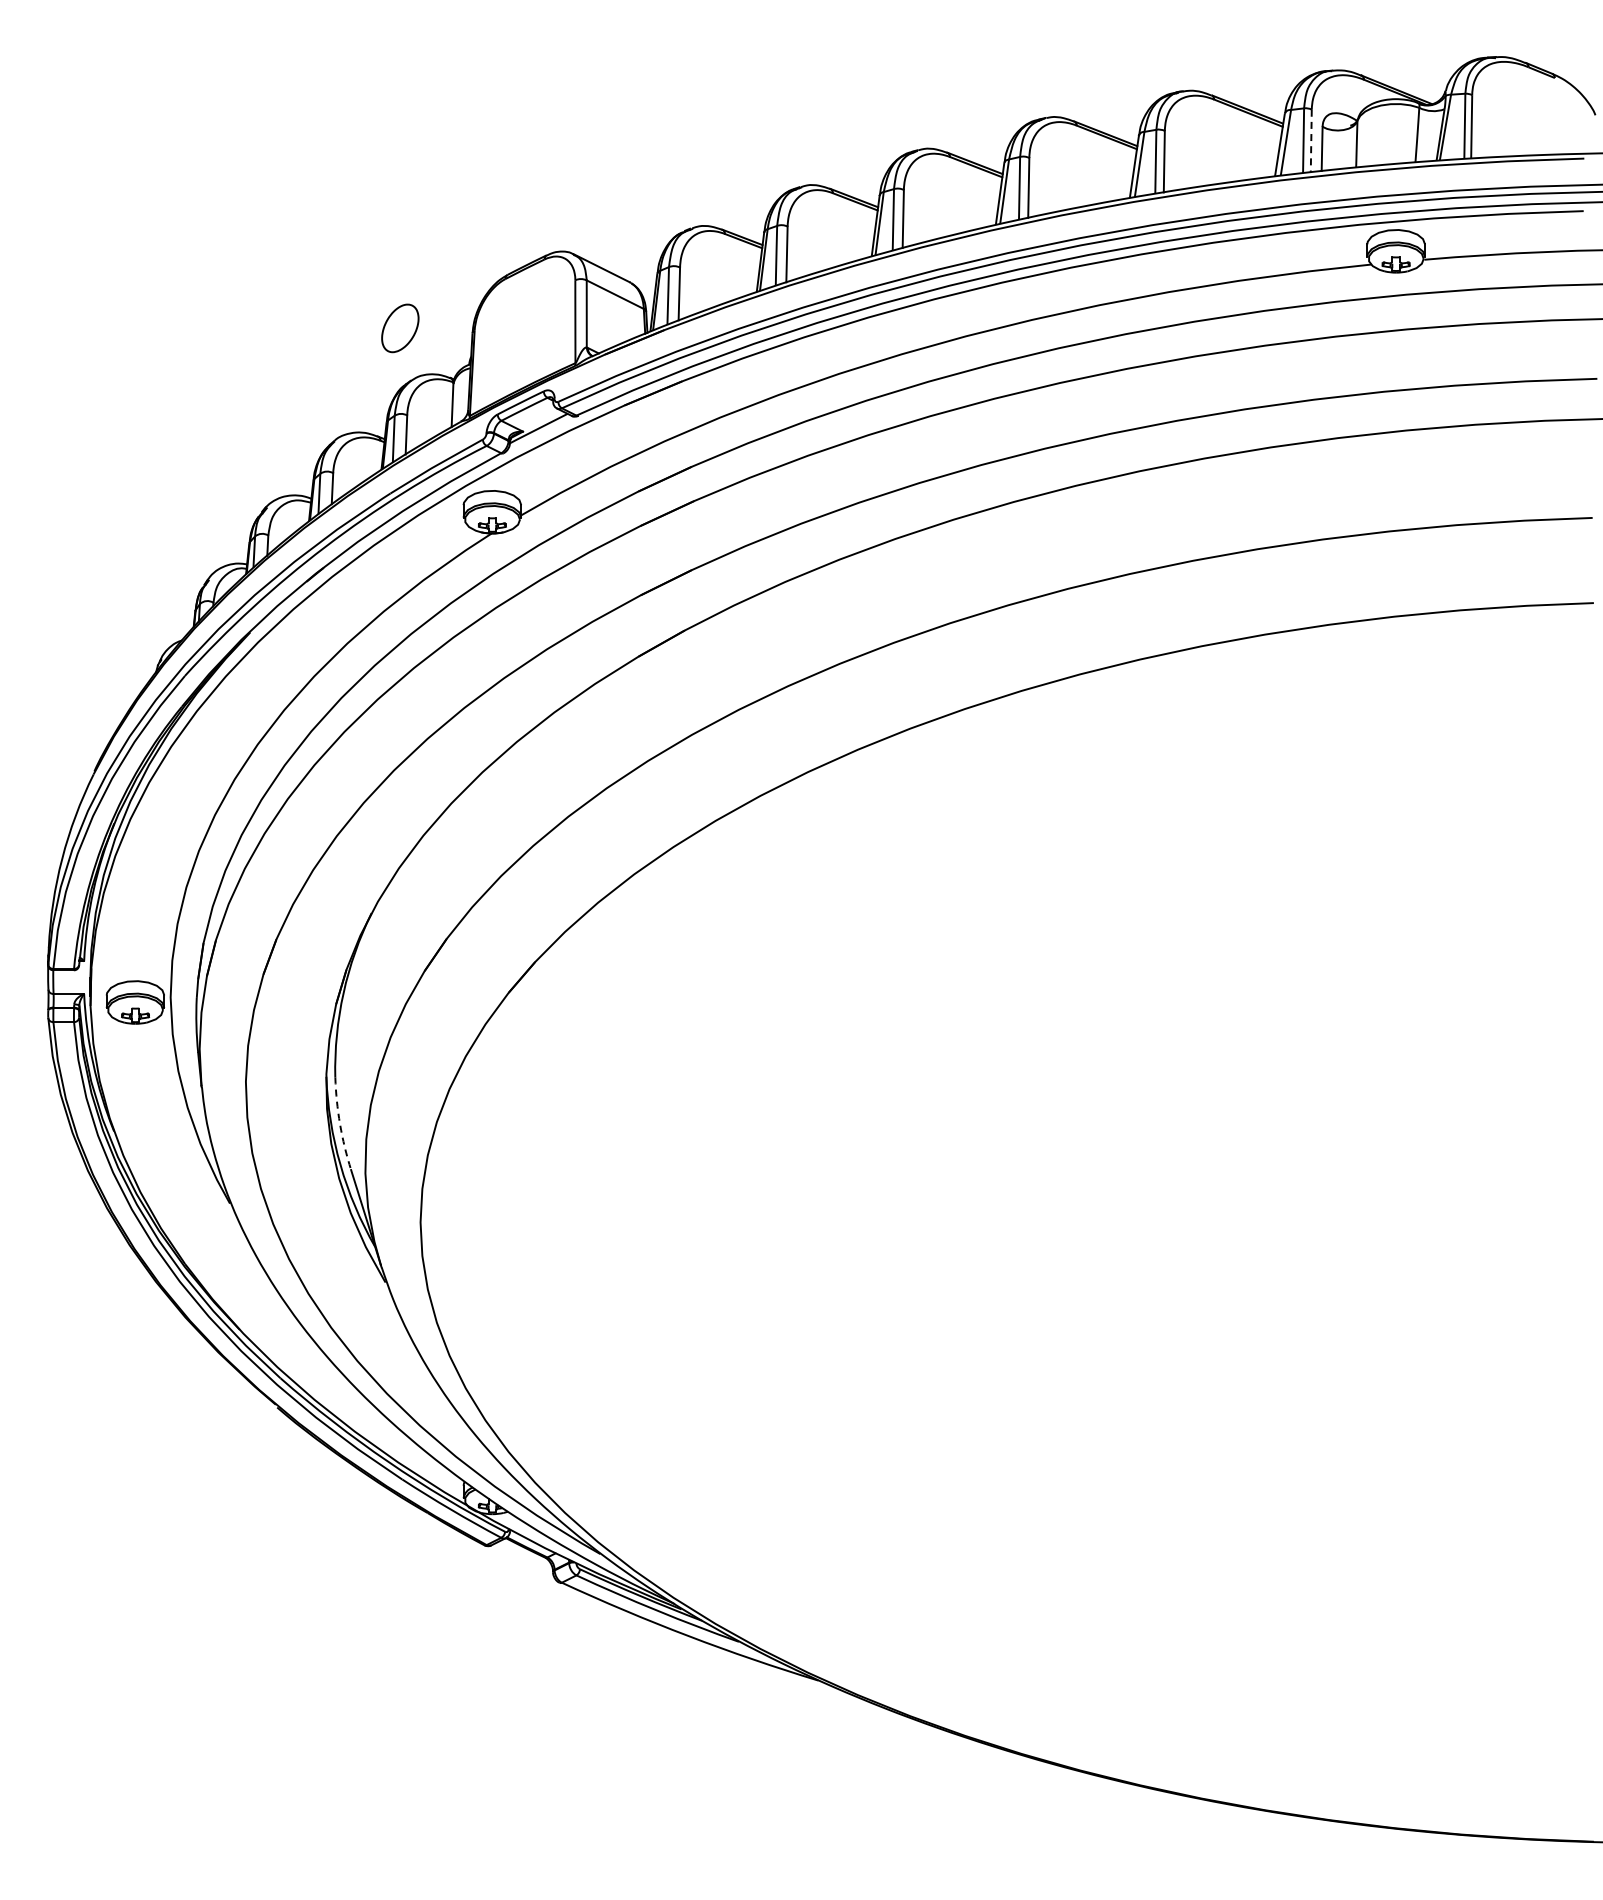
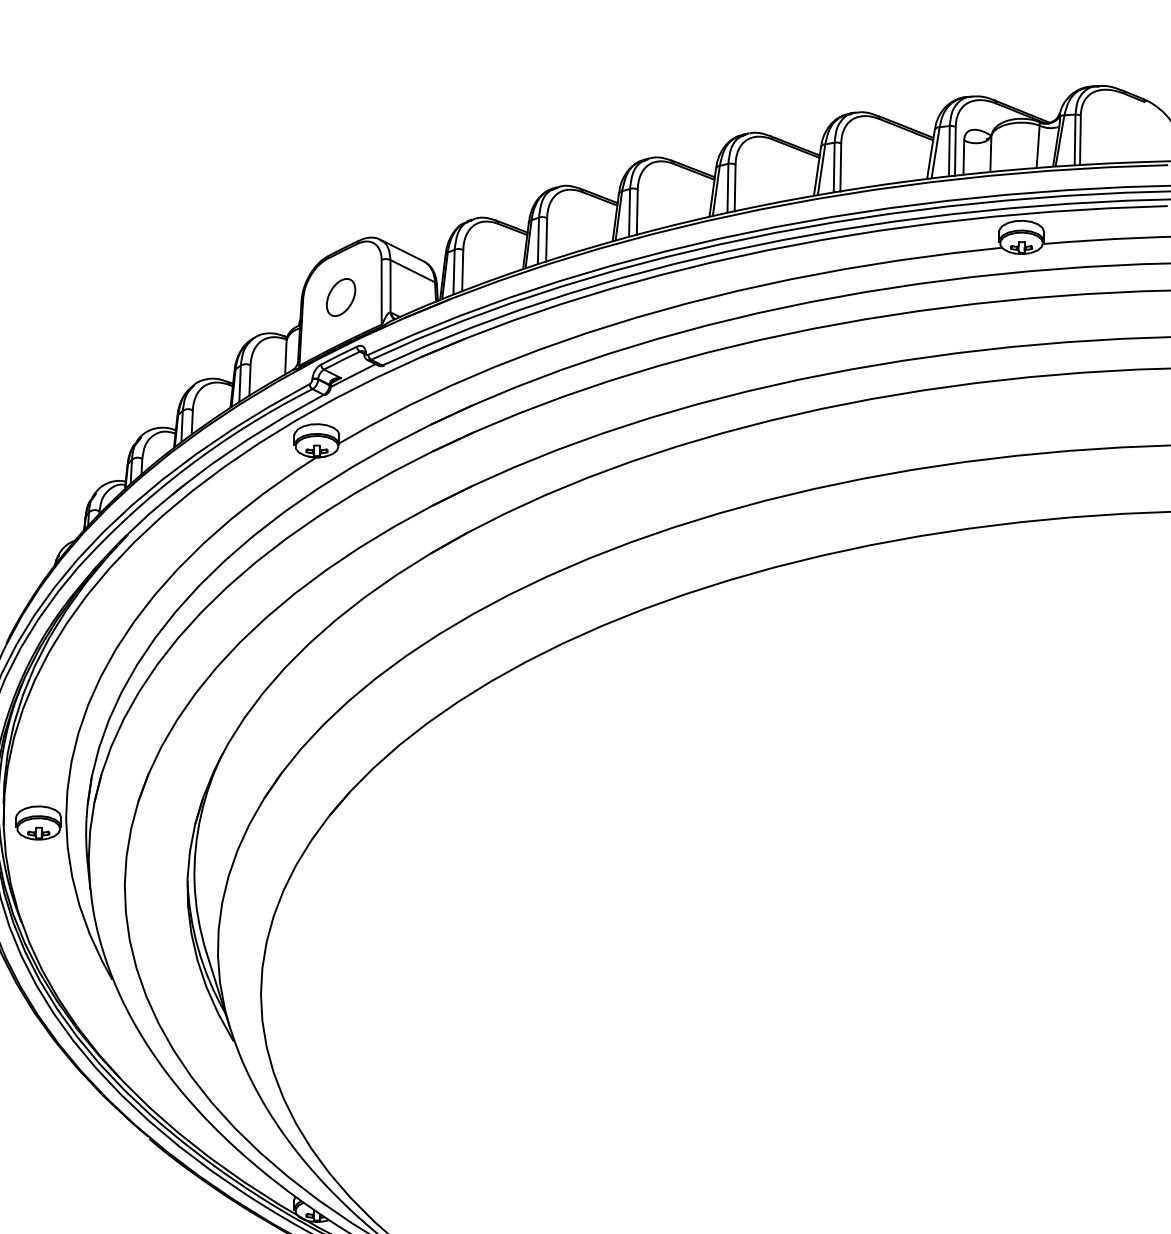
line: (1311, 141) -> (955, 151), dashed -> solid
part: (400, 328) -> (341, 297), moved
arc: (340, 1124) -> (198, 918), dashed -> solid

